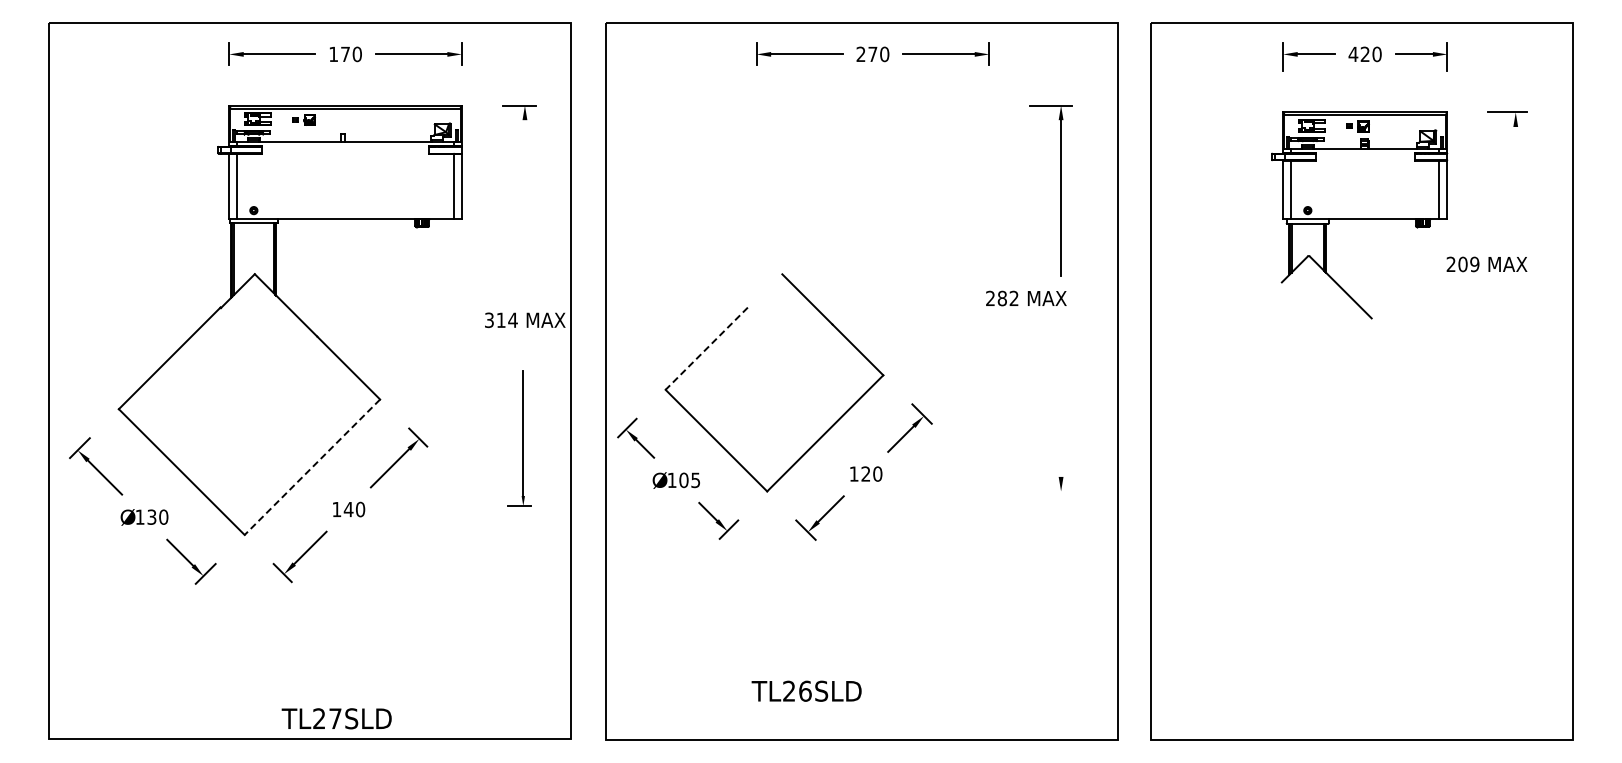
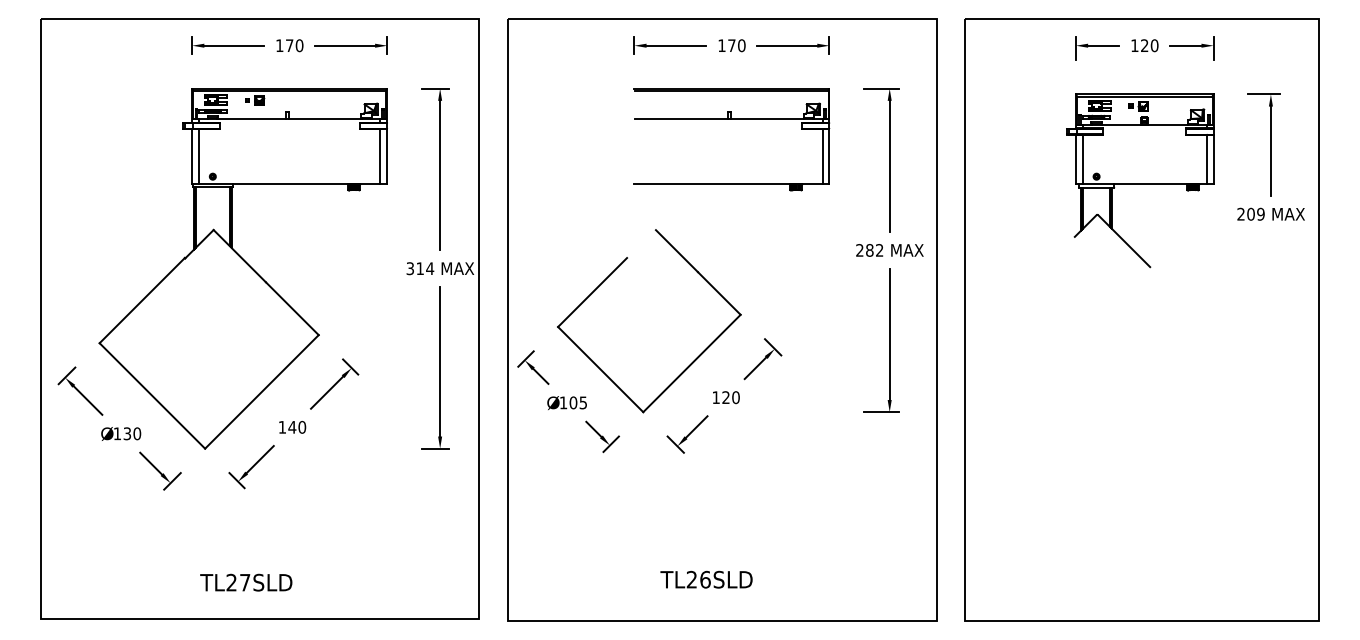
text: (860, 53) -> (721, 44), 270 -> 170
text: (1353, 53) -> (1134, 44), 420 -> 120
part: (872, 142) -> (731, 119), added
line: (1515, 180) -> (1270, 151), added
line: (524, 209) -> (439, 175), added
text: (1486, 264) -> (1270, 214), moved
text: (1026, 298) -> (890, 250), moved
line: (706, 349) -> (592, 293), dashed -> solid
line: (1061, 398) -> (890, 334), added
part: (519, 438) -> (435, 367), size x1.43
line: (312, 467) -> (262, 392), dashed -> solid
line: (1051, 491) -> (881, 412), added
text: (806, 690) -> (706, 579), moved
text: (336, 718) -> (246, 582), moved

